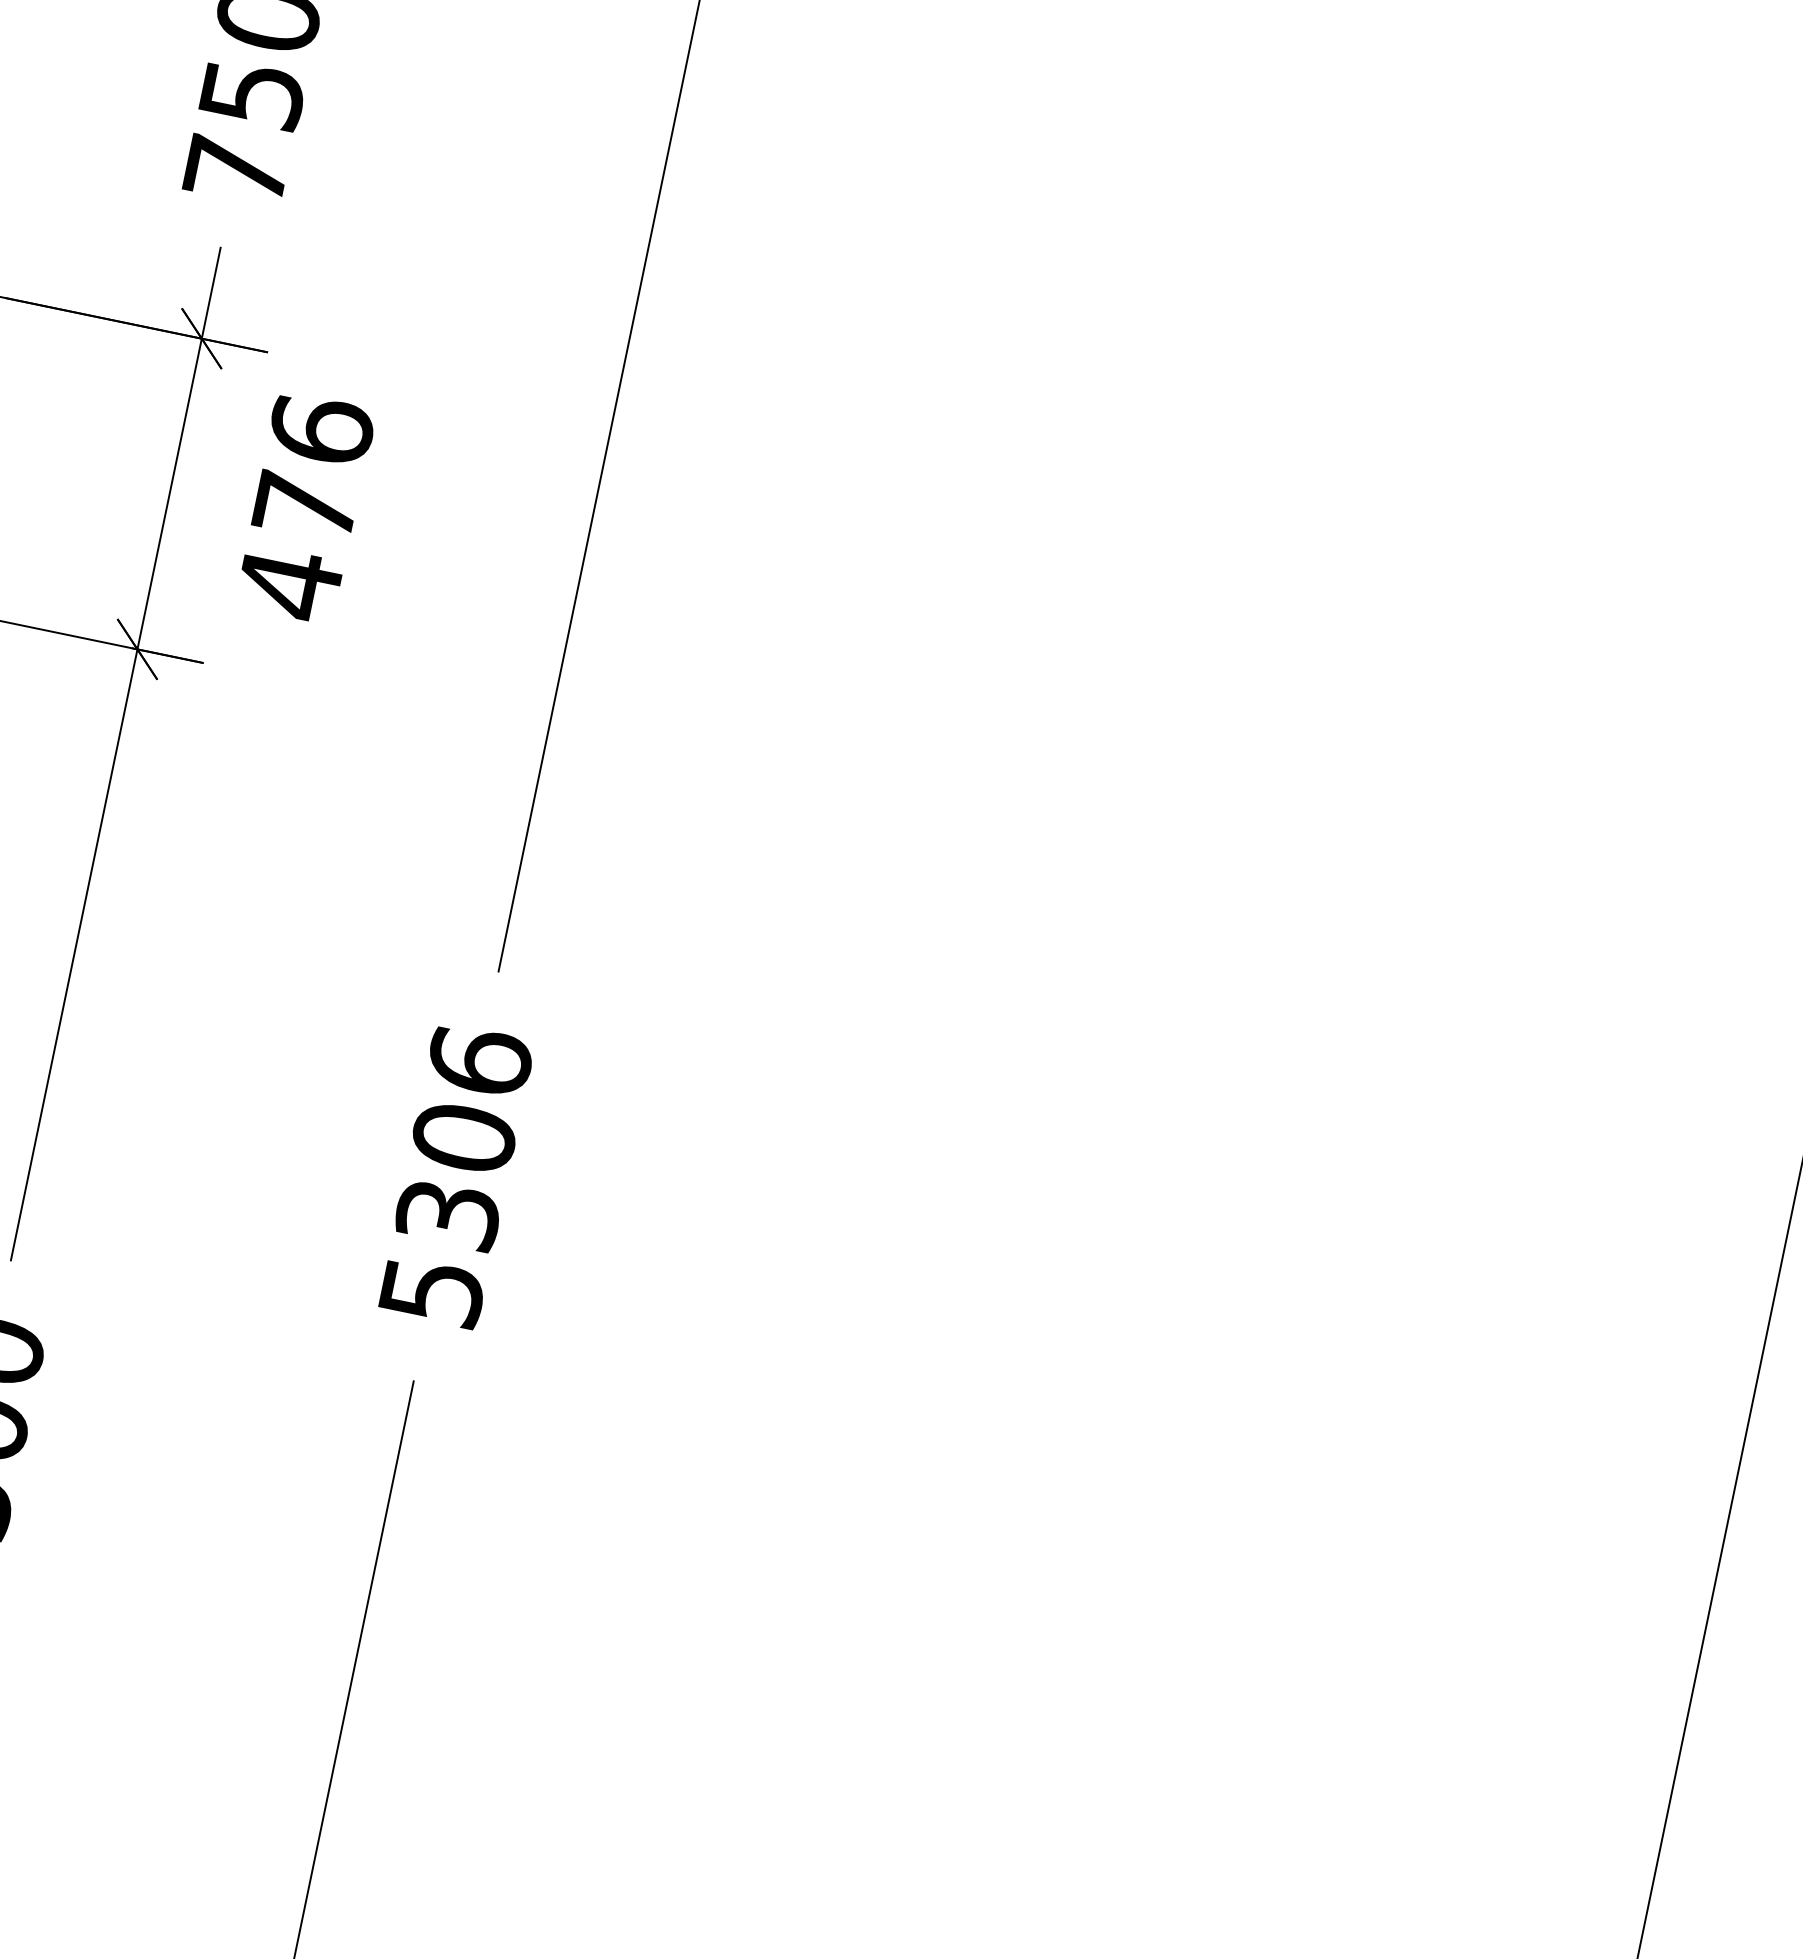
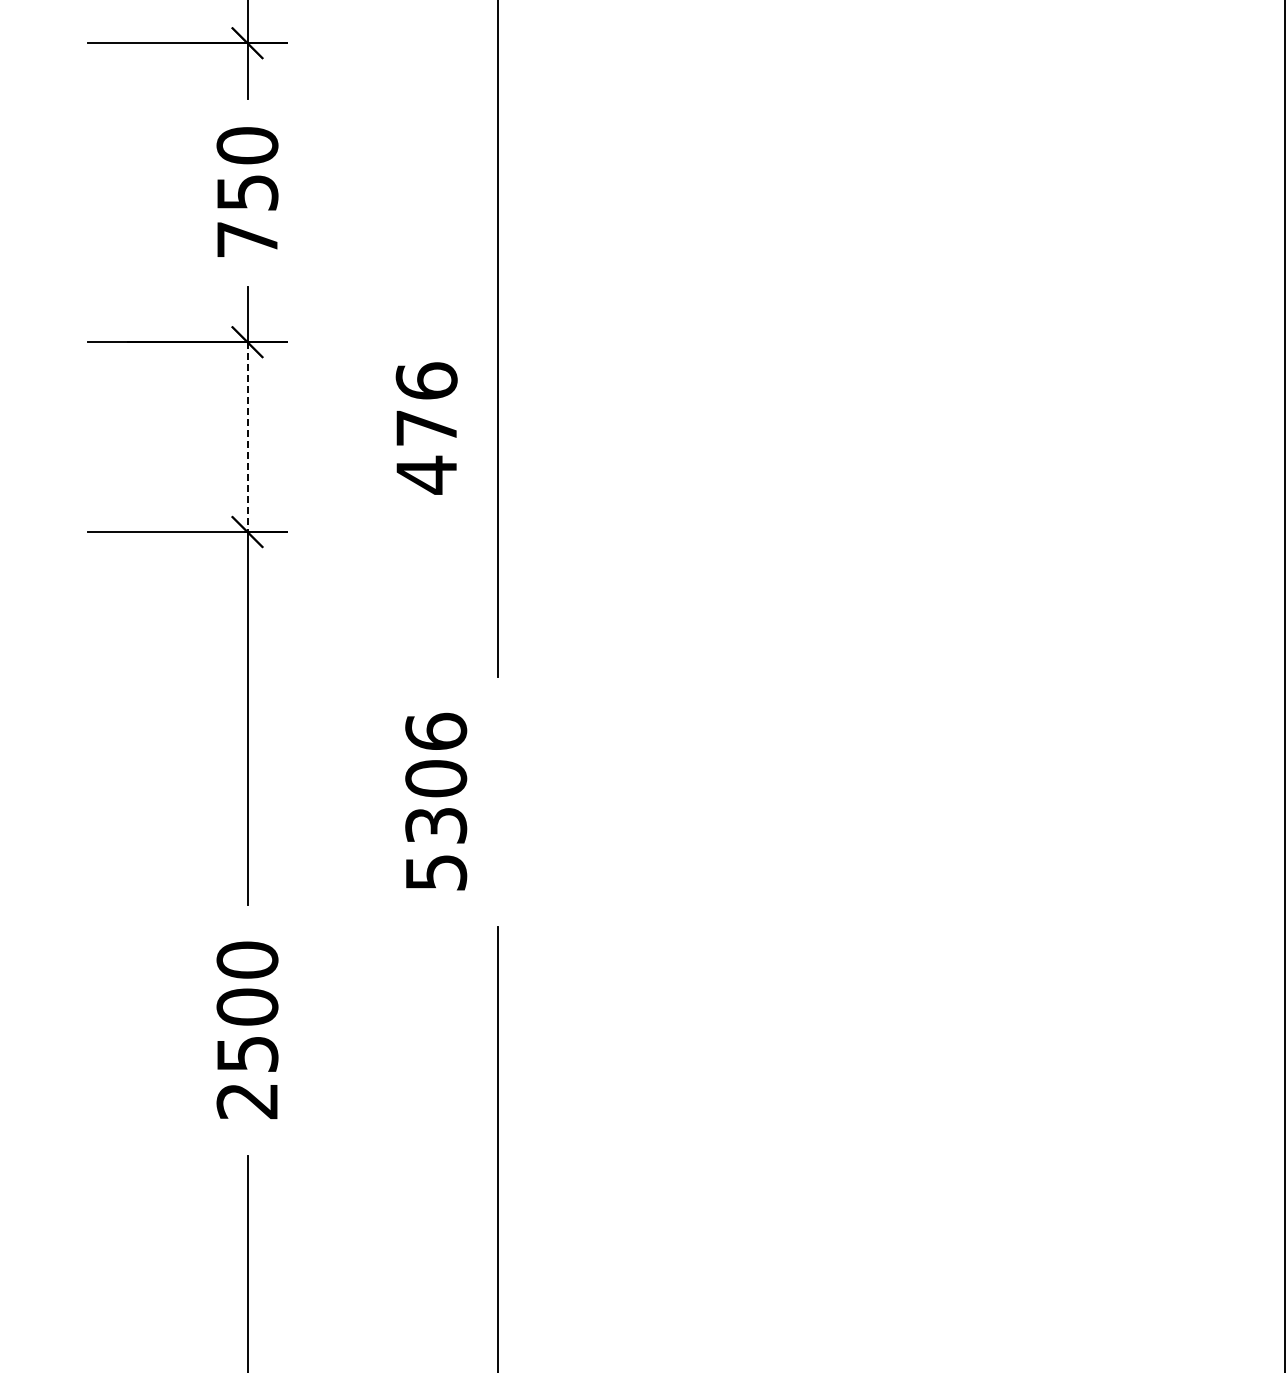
line: (169, 494) -> (247, 437), solid -> dashed
text: (305, 507) -> (426, 428), moved
text: (456, 1175) -> (436, 801), moved

